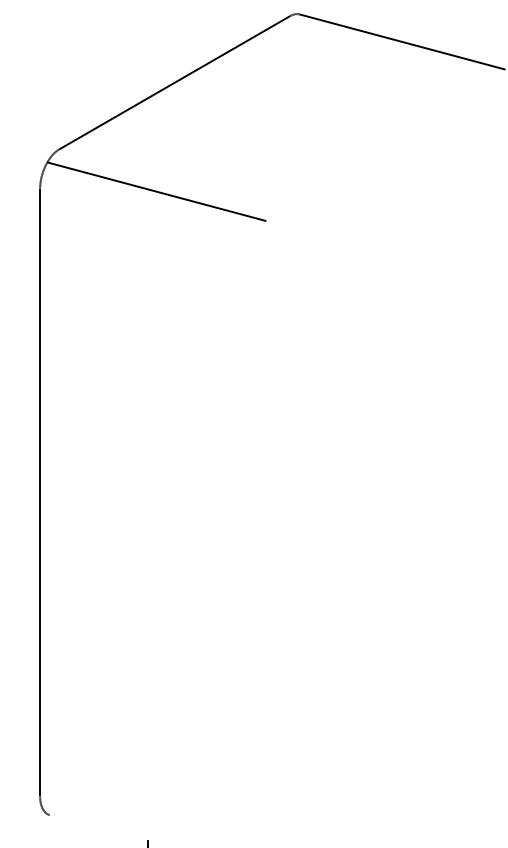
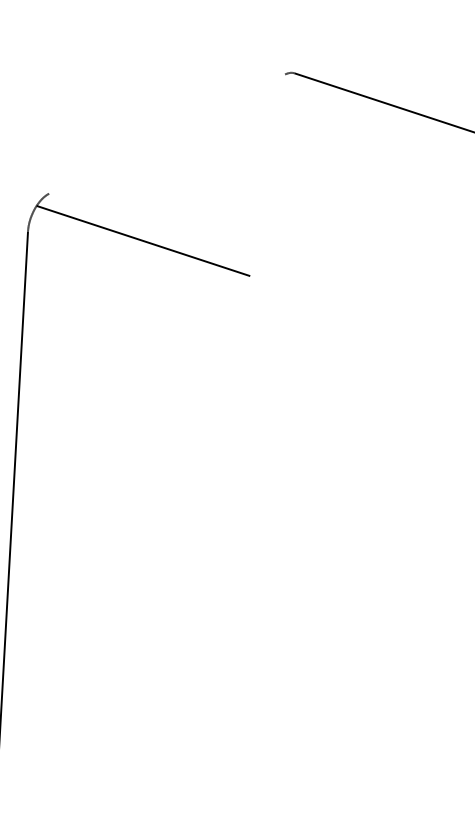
line: (174, 82) -> (166, 133), removed

